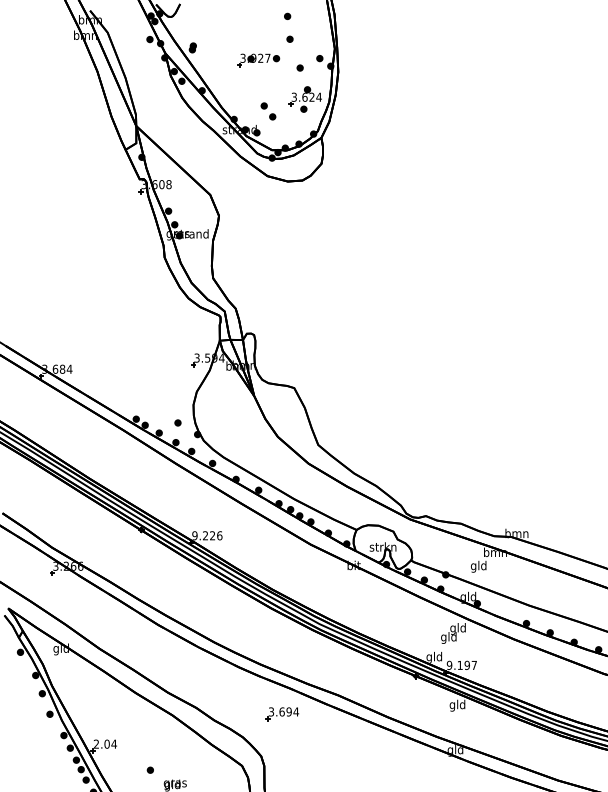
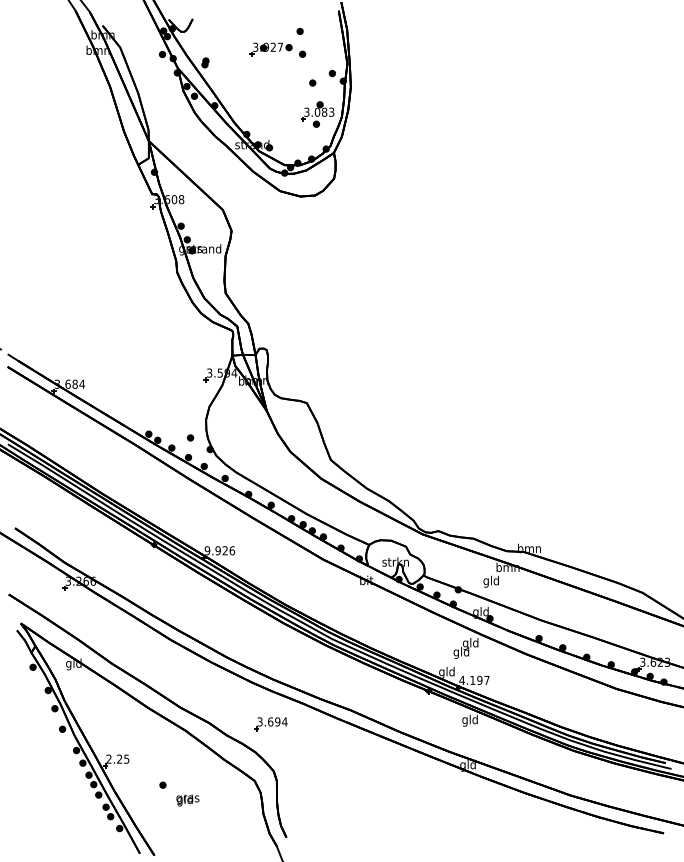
part: (257, 60) -> (270, 49), moved
text: (311, 96) -> (324, 111), 3.624 -> 3.083
part: (267, 111) -> (280, 126), removed
text: (204, 535) -> (217, 550), 9.226 -> 9.926
text: (448, 664) -> (461, 679), 9.197 -> 4.197
part: (281, 714) -> (270, 724), moved
text: (110, 743) -> (123, 758), 2.04 -> 2.25

